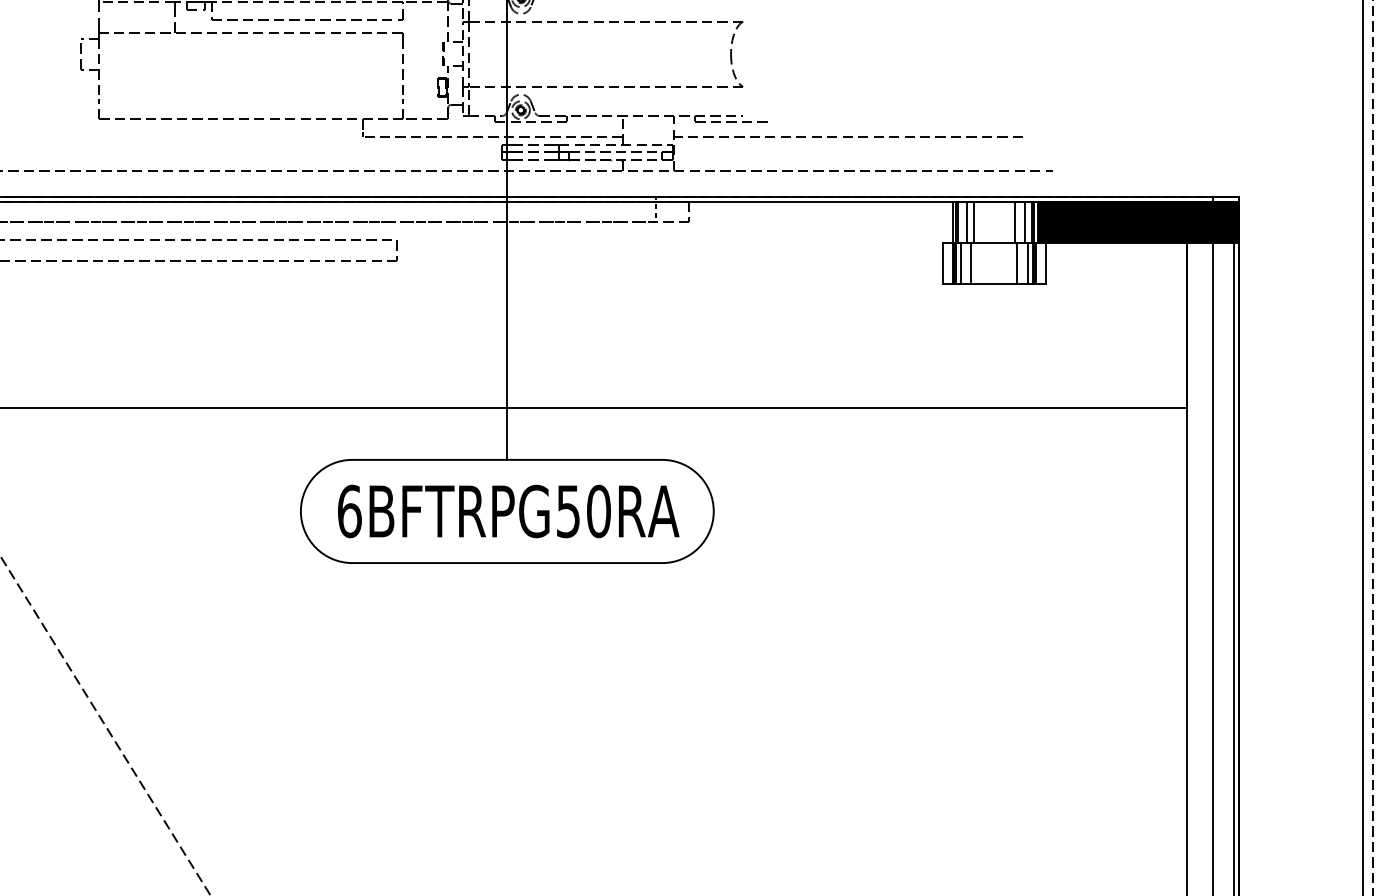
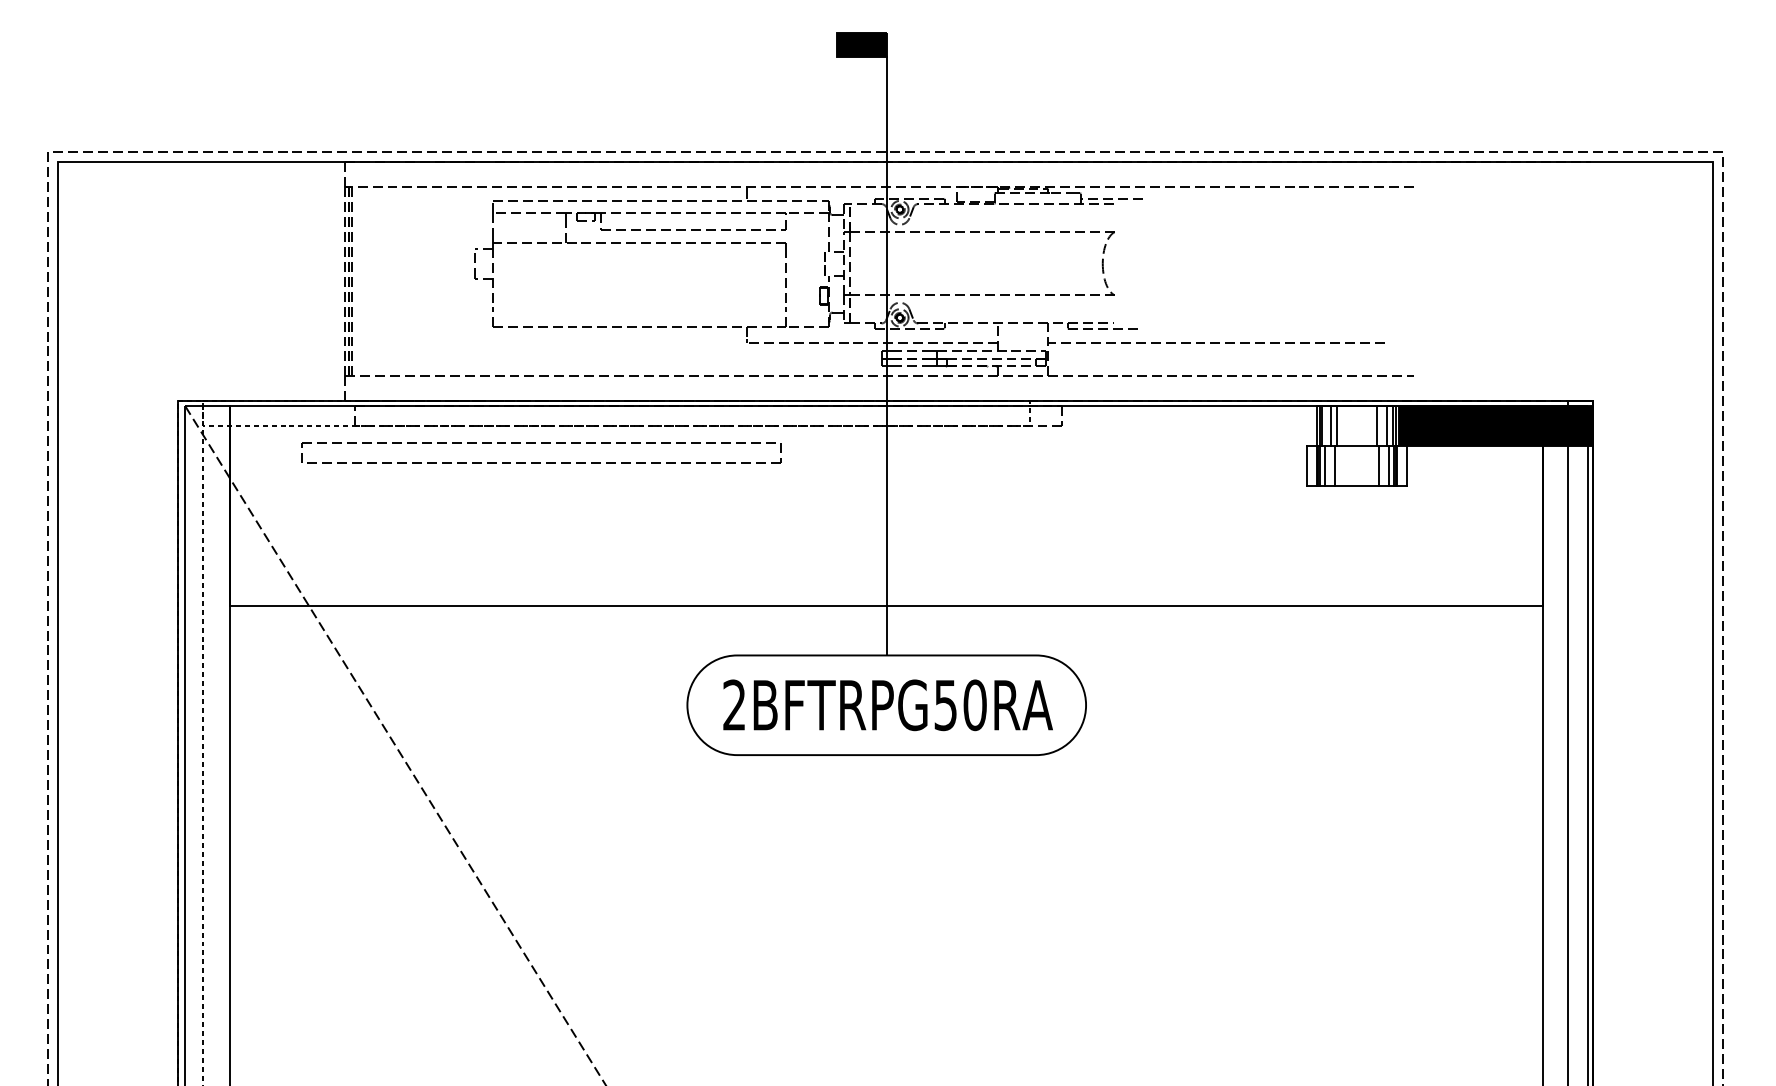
text: (349, 511) -> (734, 705), 6BFTRPG50RA -> 2BFTRPG50RA

